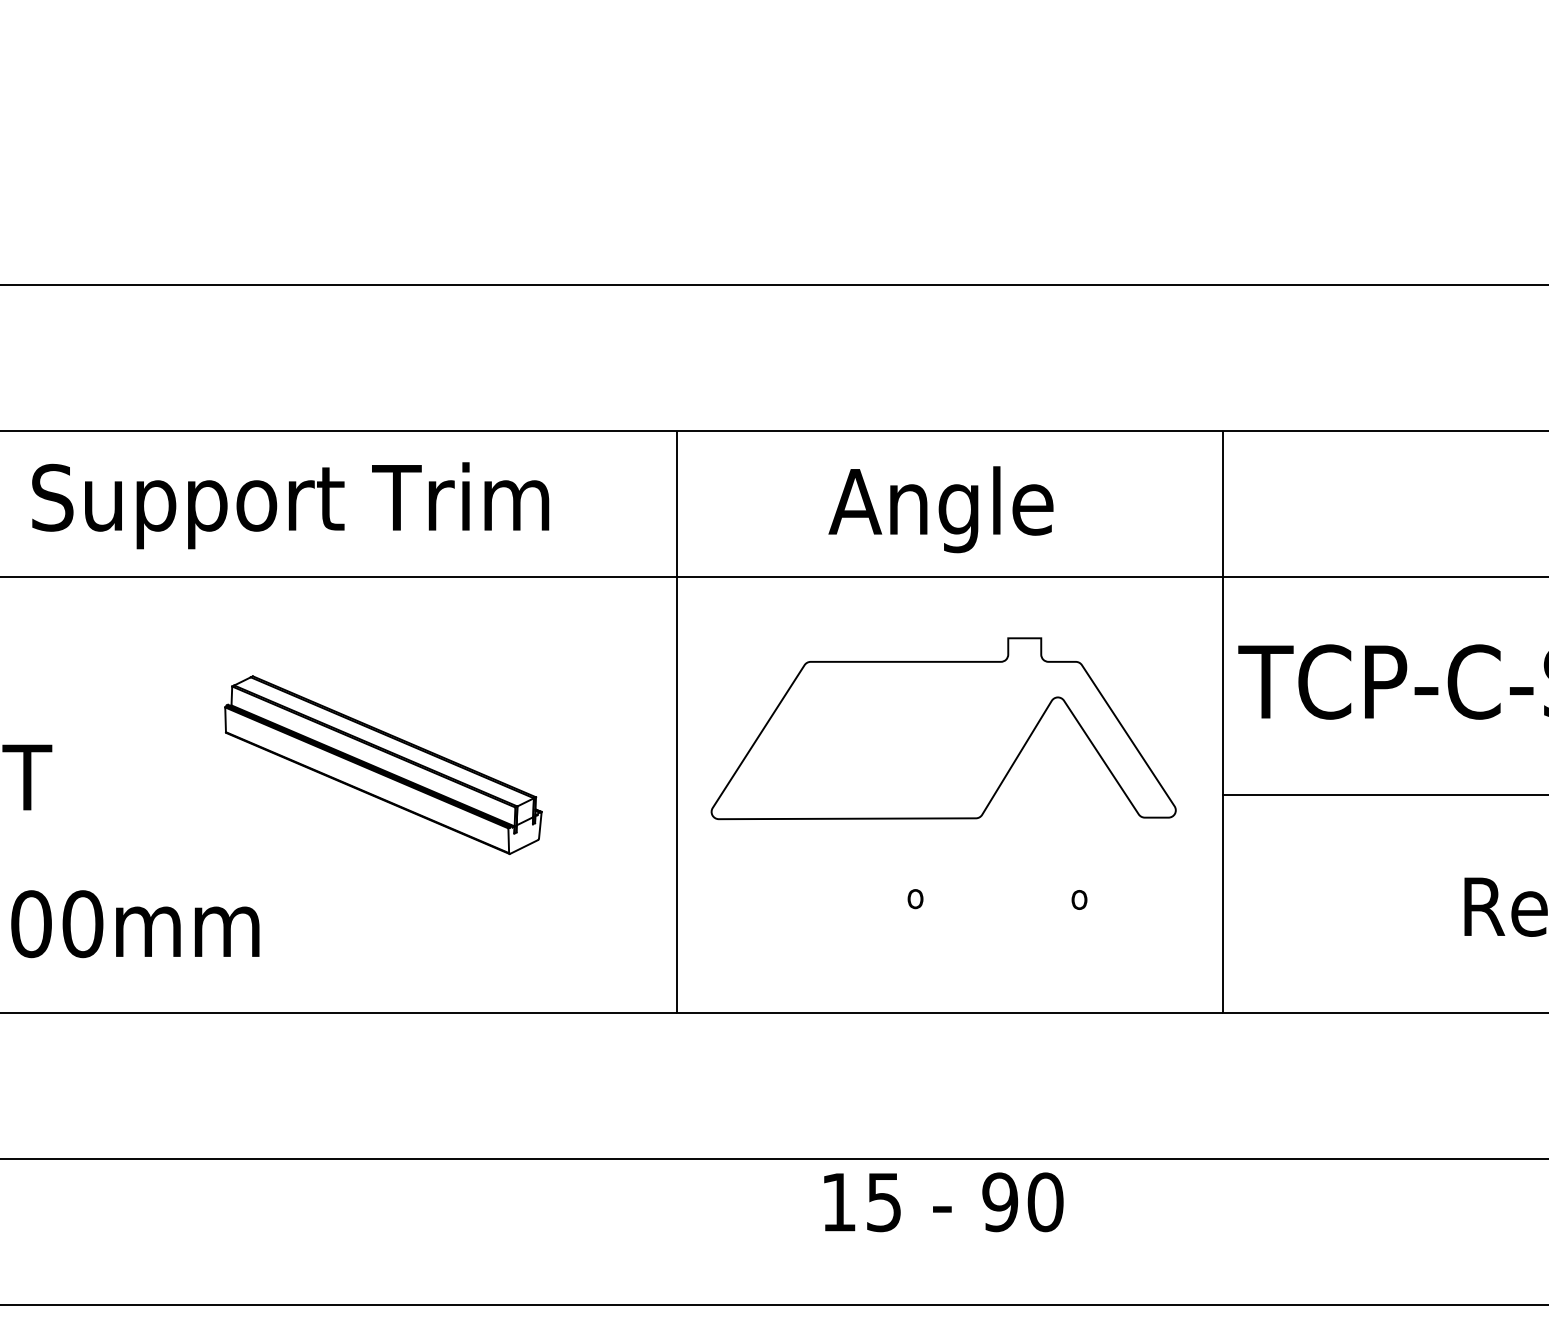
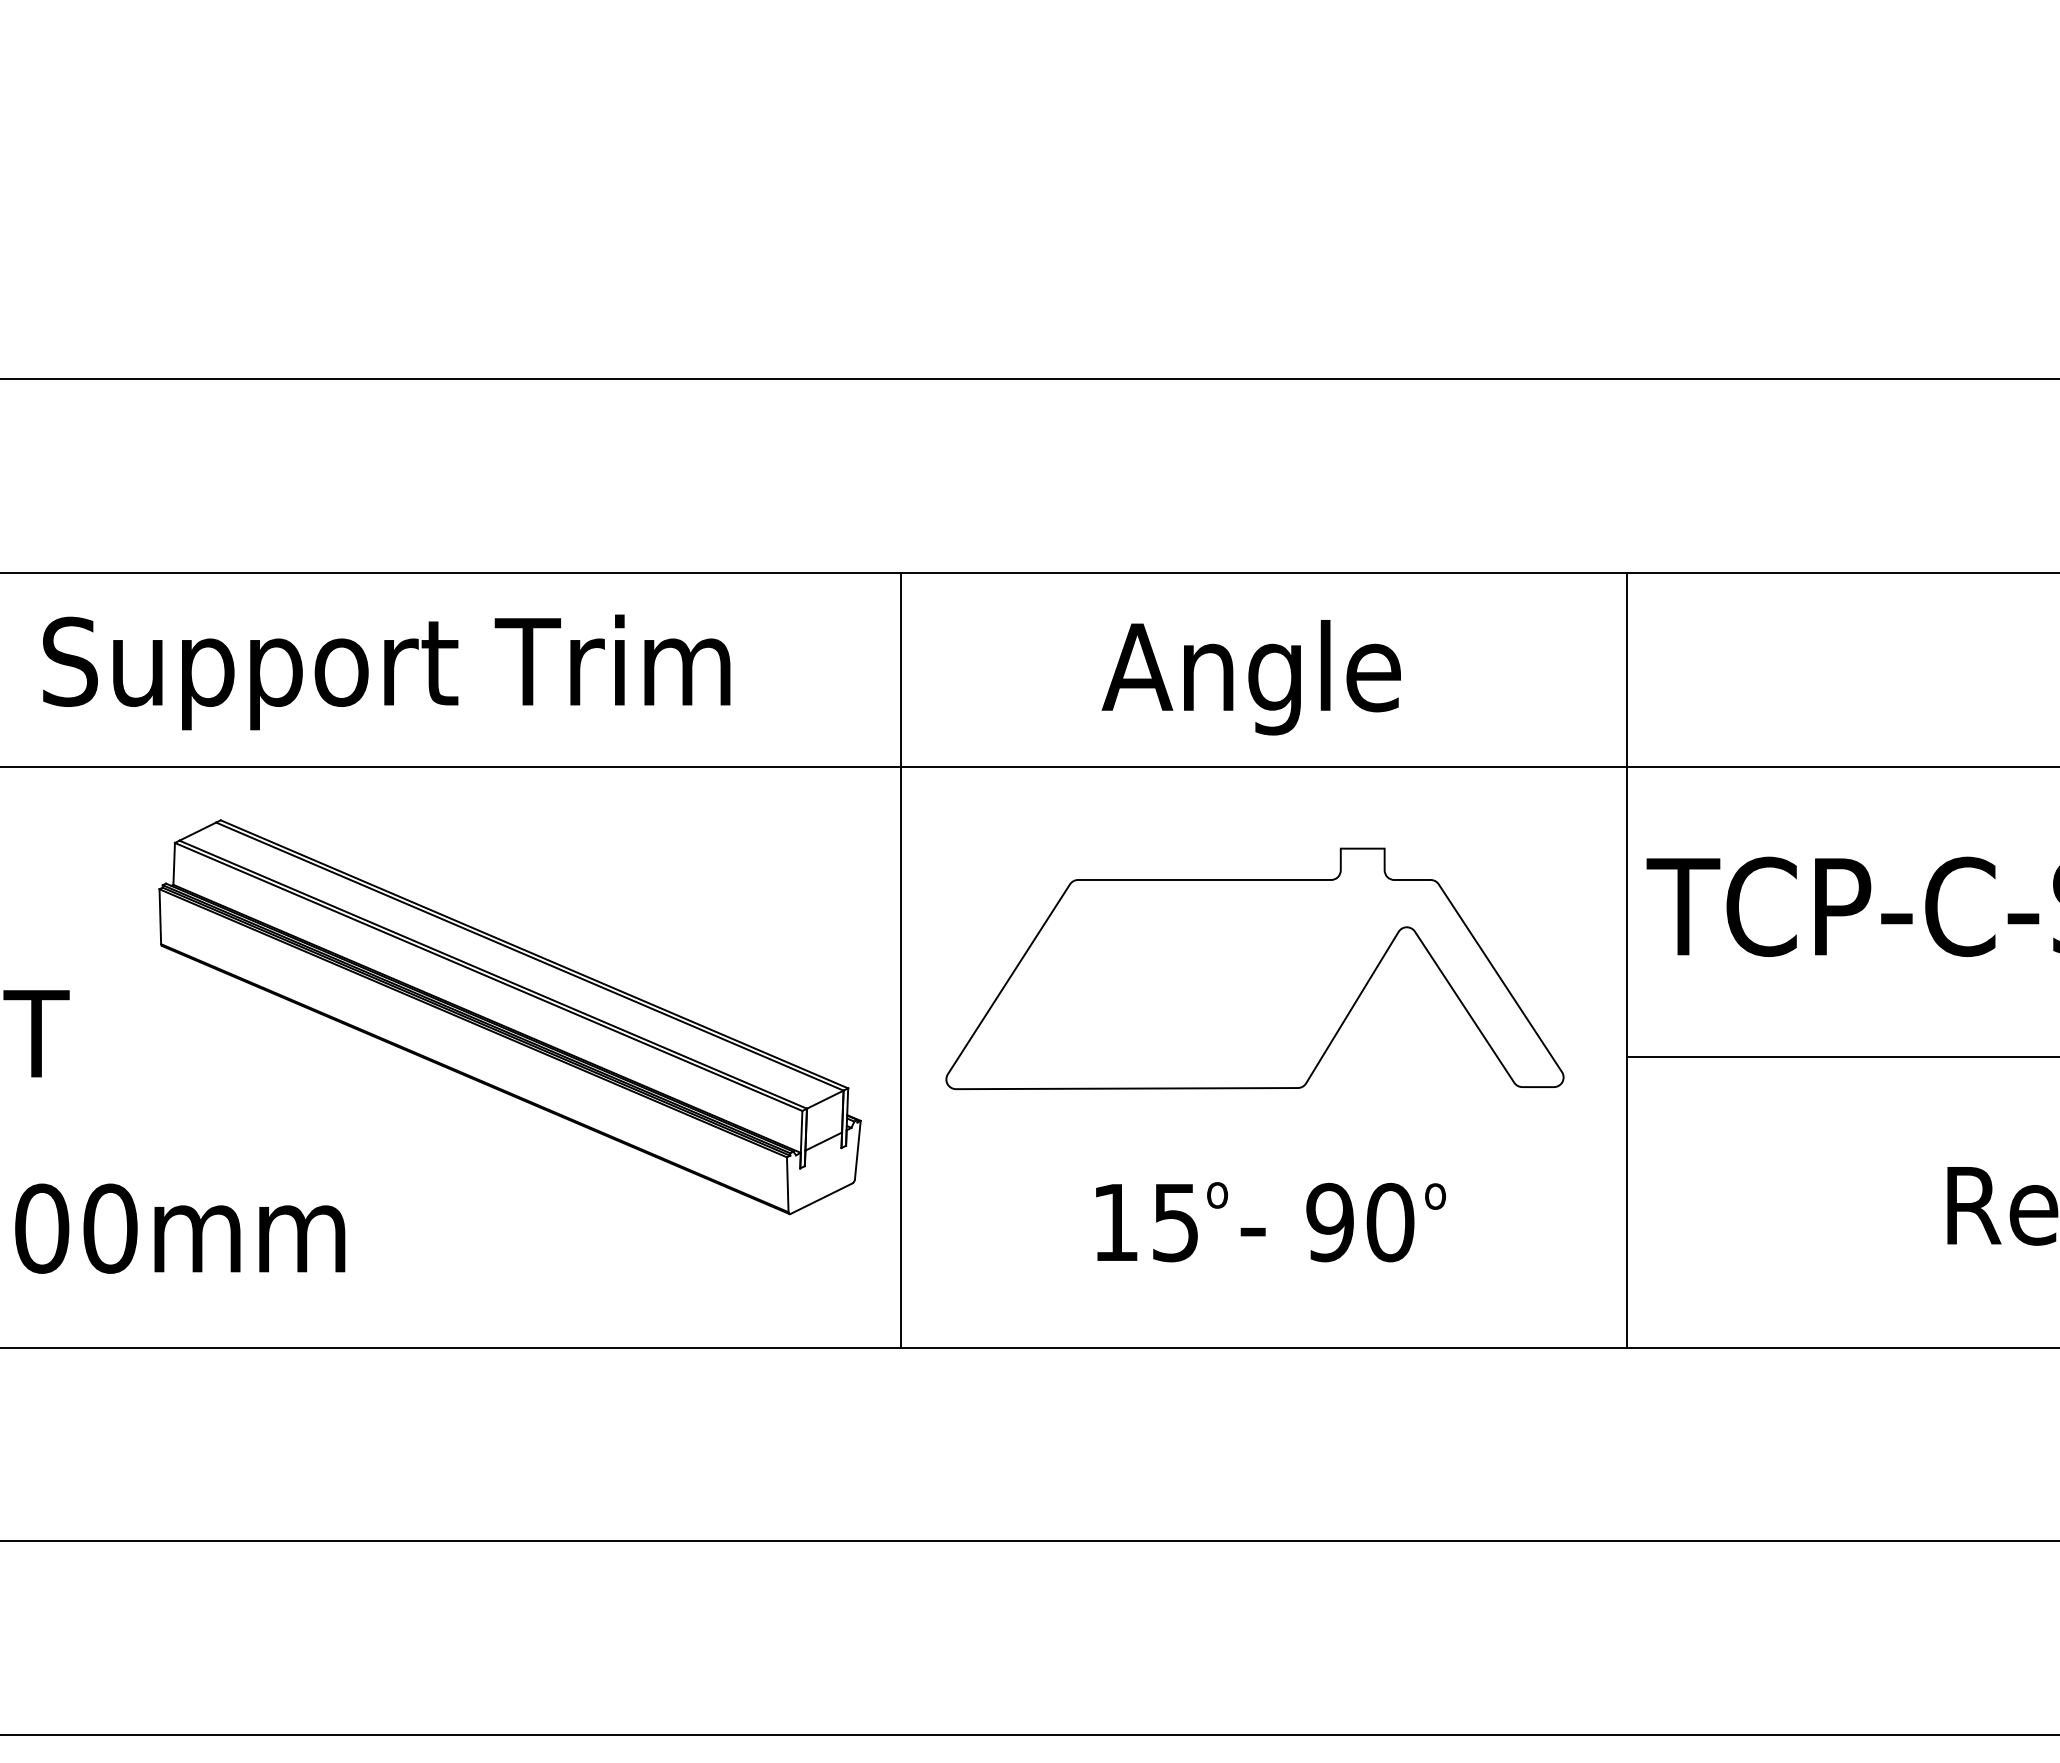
part: (383, 765) -> (509, 1017), size x1.67
text: (944, 1202) -> (1255, 1222), moved

